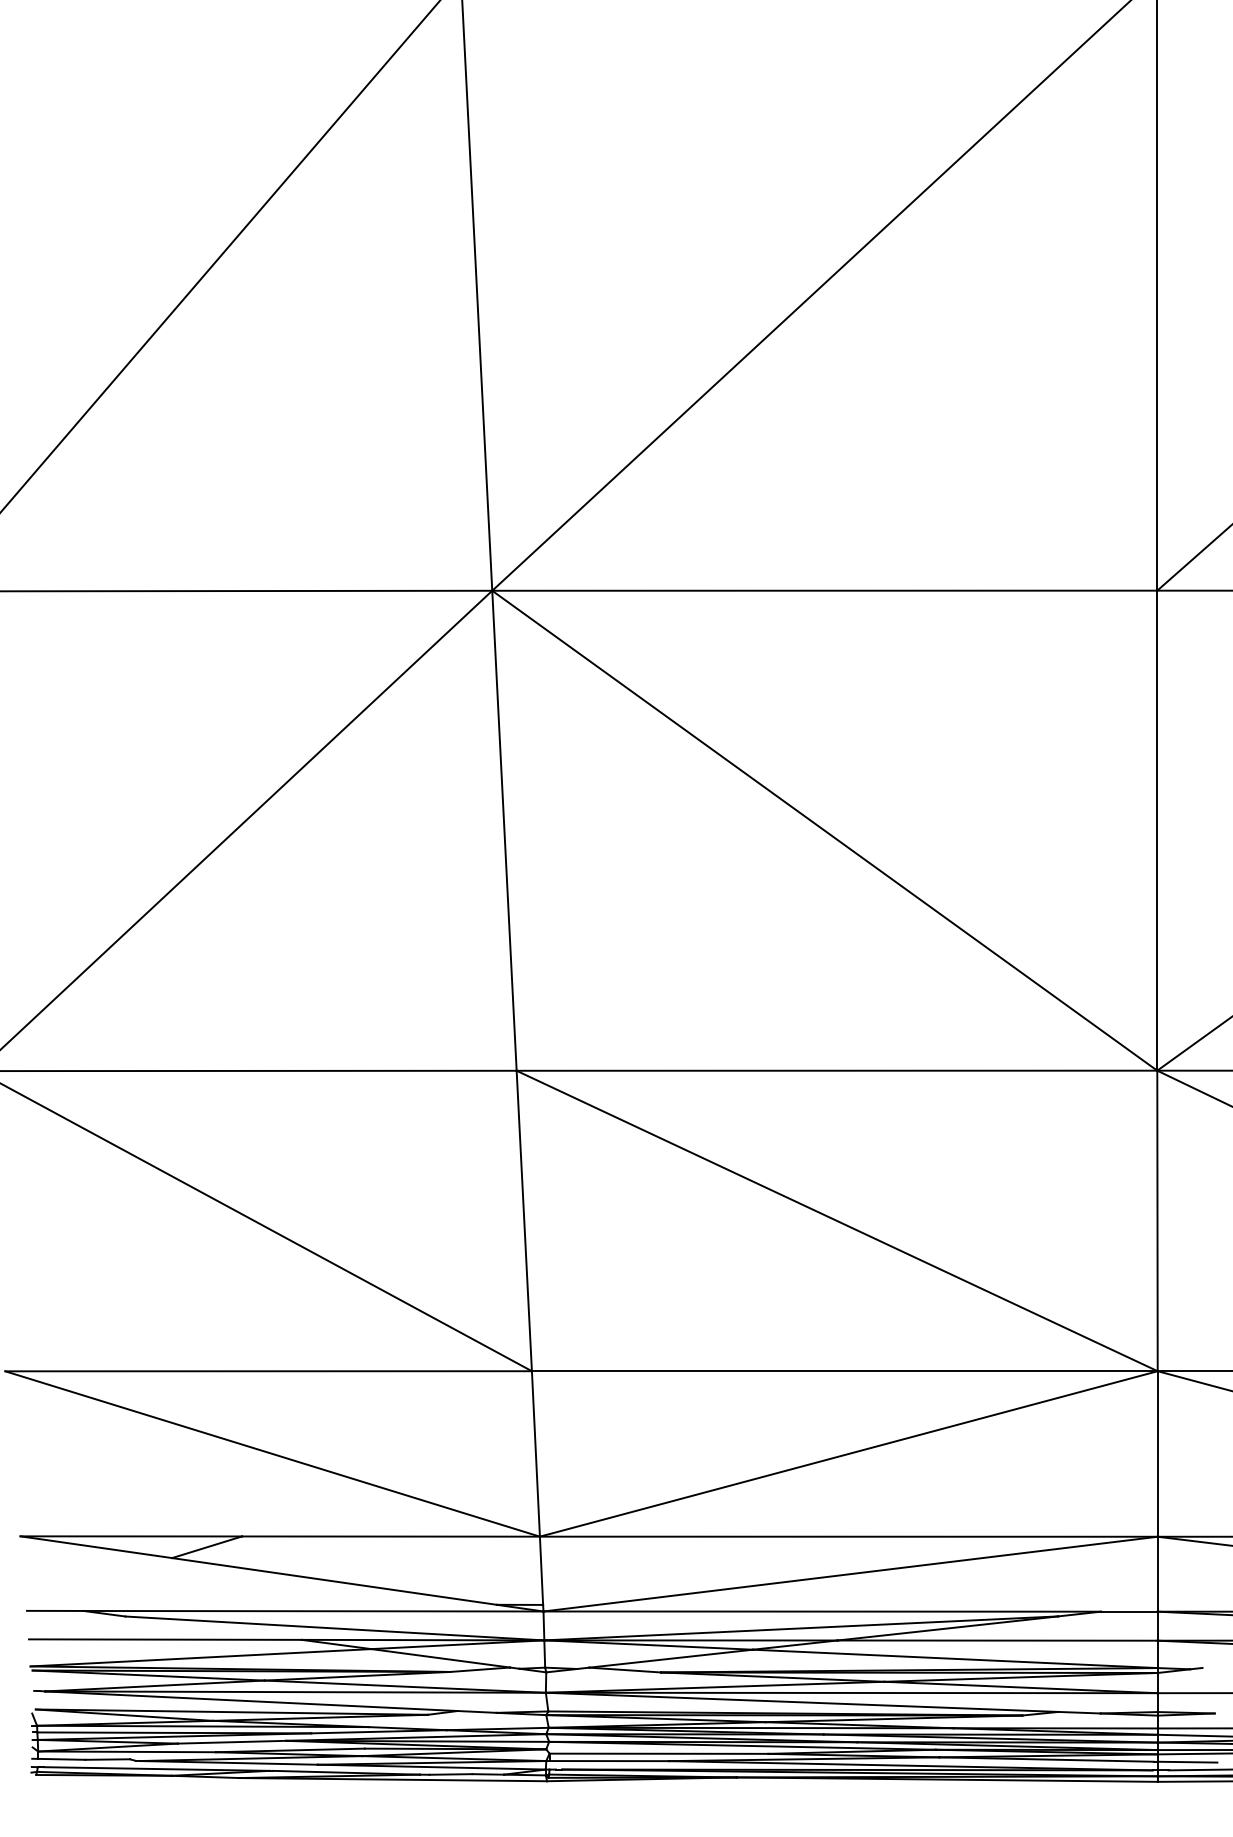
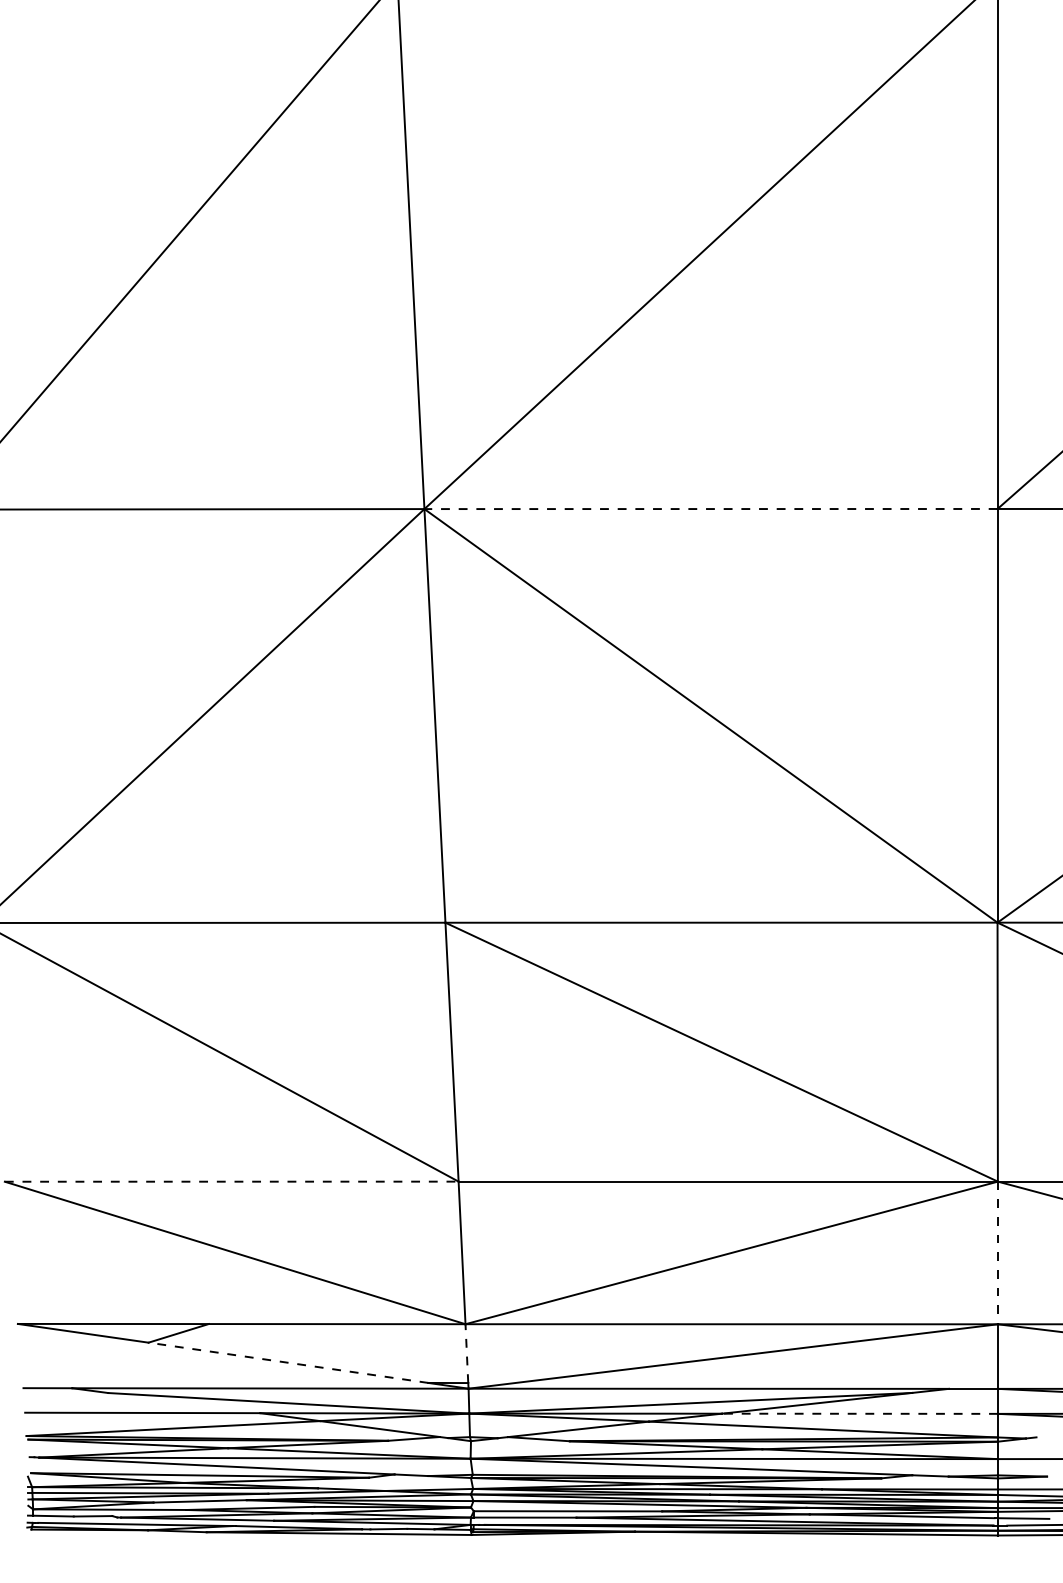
line: (824, 591) -> (710, 509), solid -> dashed
line: (268, 1371) -> (231, 1181), solid -> dashed
line: (1157, 1454) -> (997, 1253), solid -> dashed
line: (541, 1570) -> (466, 1353), solid -> dashed
line: (334, 1581) -> (288, 1362), solid -> dashed
line: (997, 1640) -> (859, 1413), solid -> dashed

